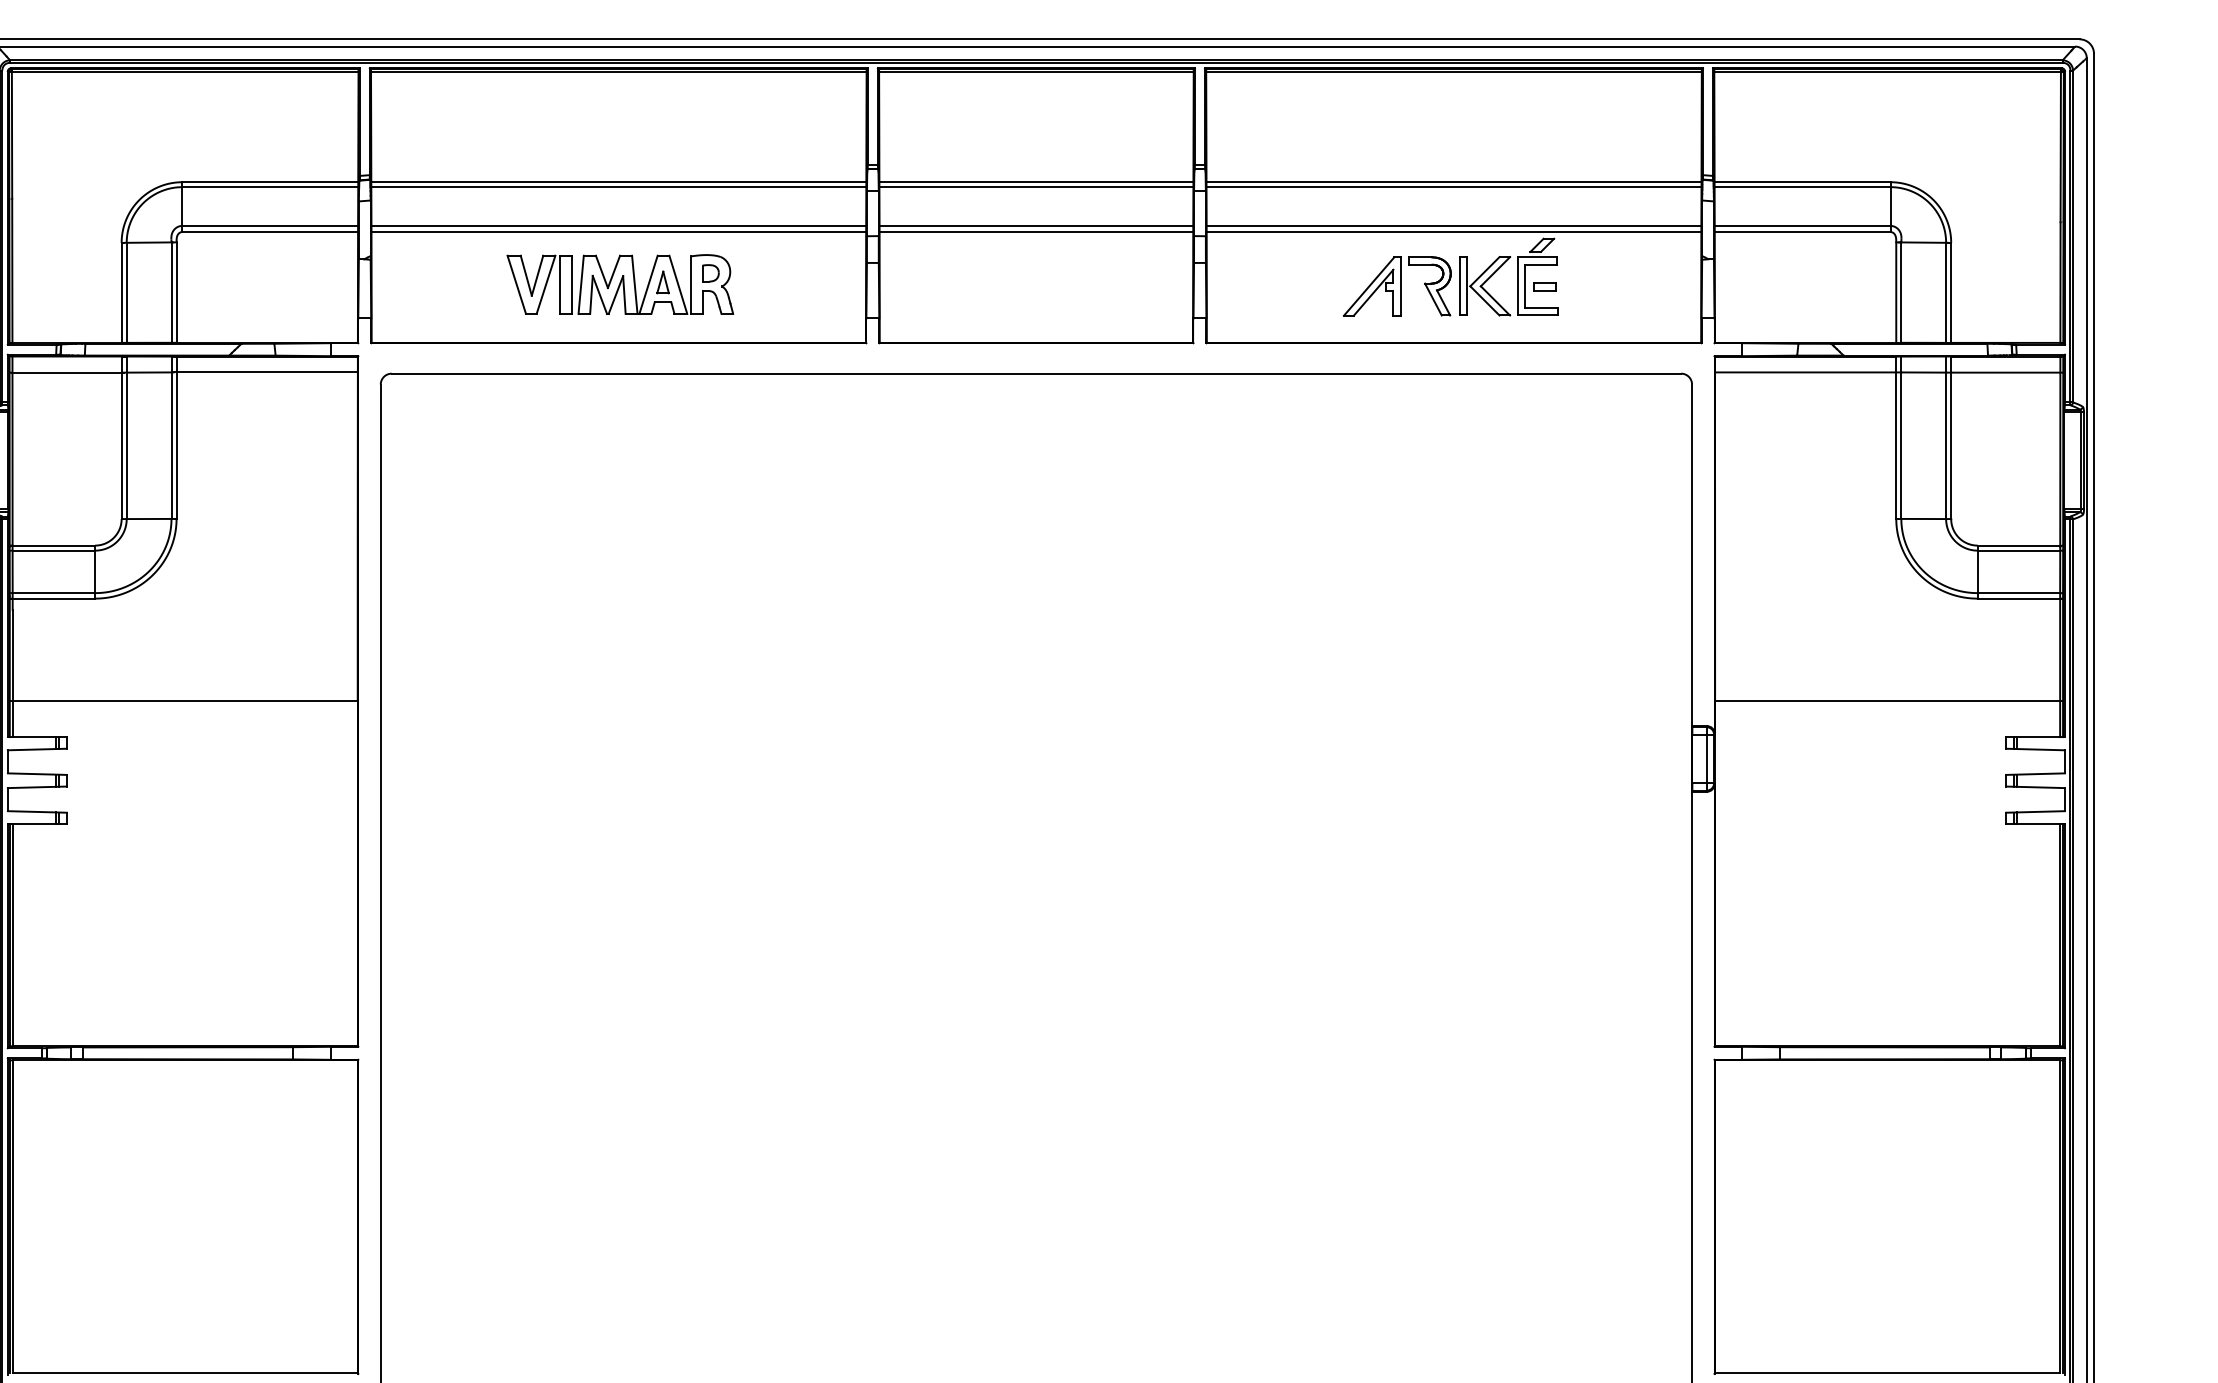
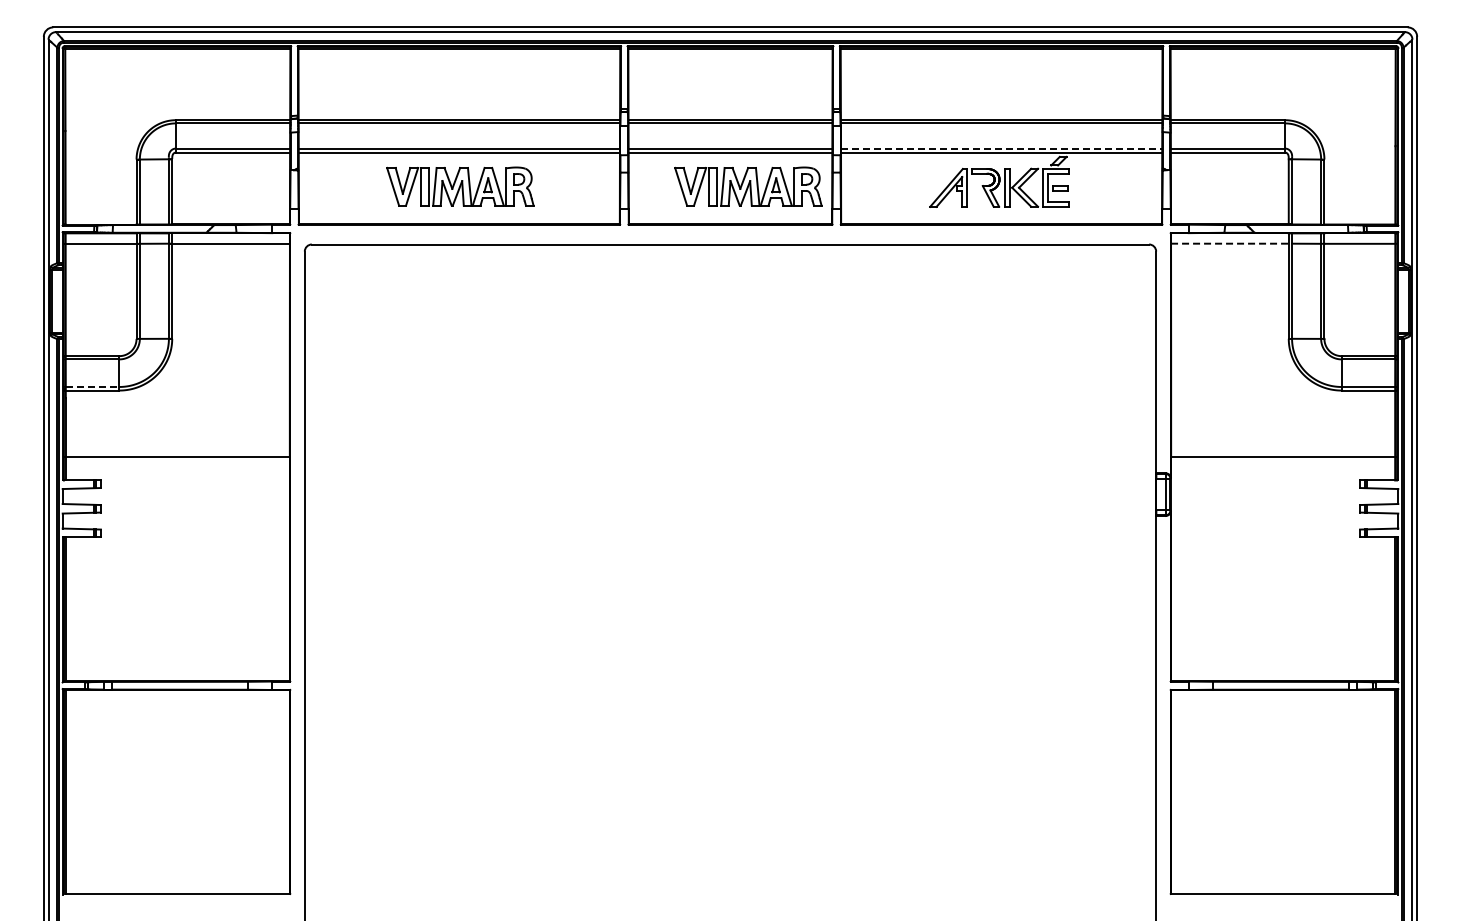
line: (1453, 225) -> (1001, 148), solid -> dashed
part: (1064, 284) -> (748, 186), added
line: (1808, 372) -> (1231, 243), solid -> dashed
line: (53, 592) -> (92, 386), solid -> dashed

